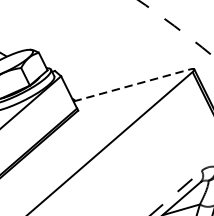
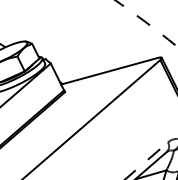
line: (132, 85) -> (110, 71), dashed -> solid

